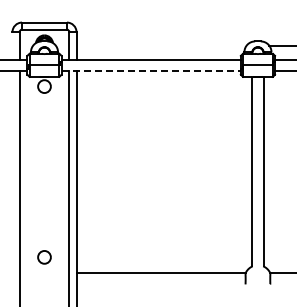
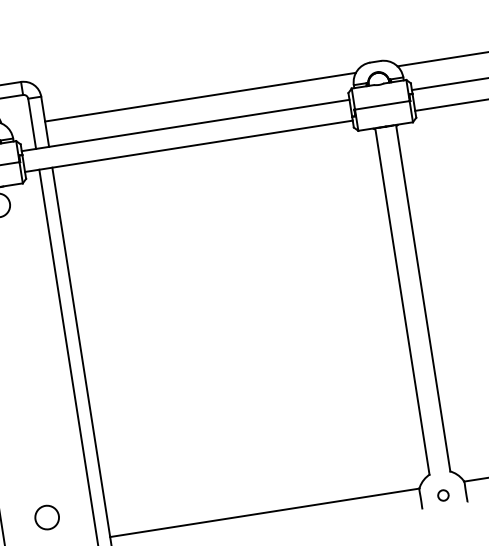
line: (161, 45) -> (200, 96), added
line: (151, 70) -> (189, 145), dashed -> solid
circle: (257, 278) -> (442, 495), added

